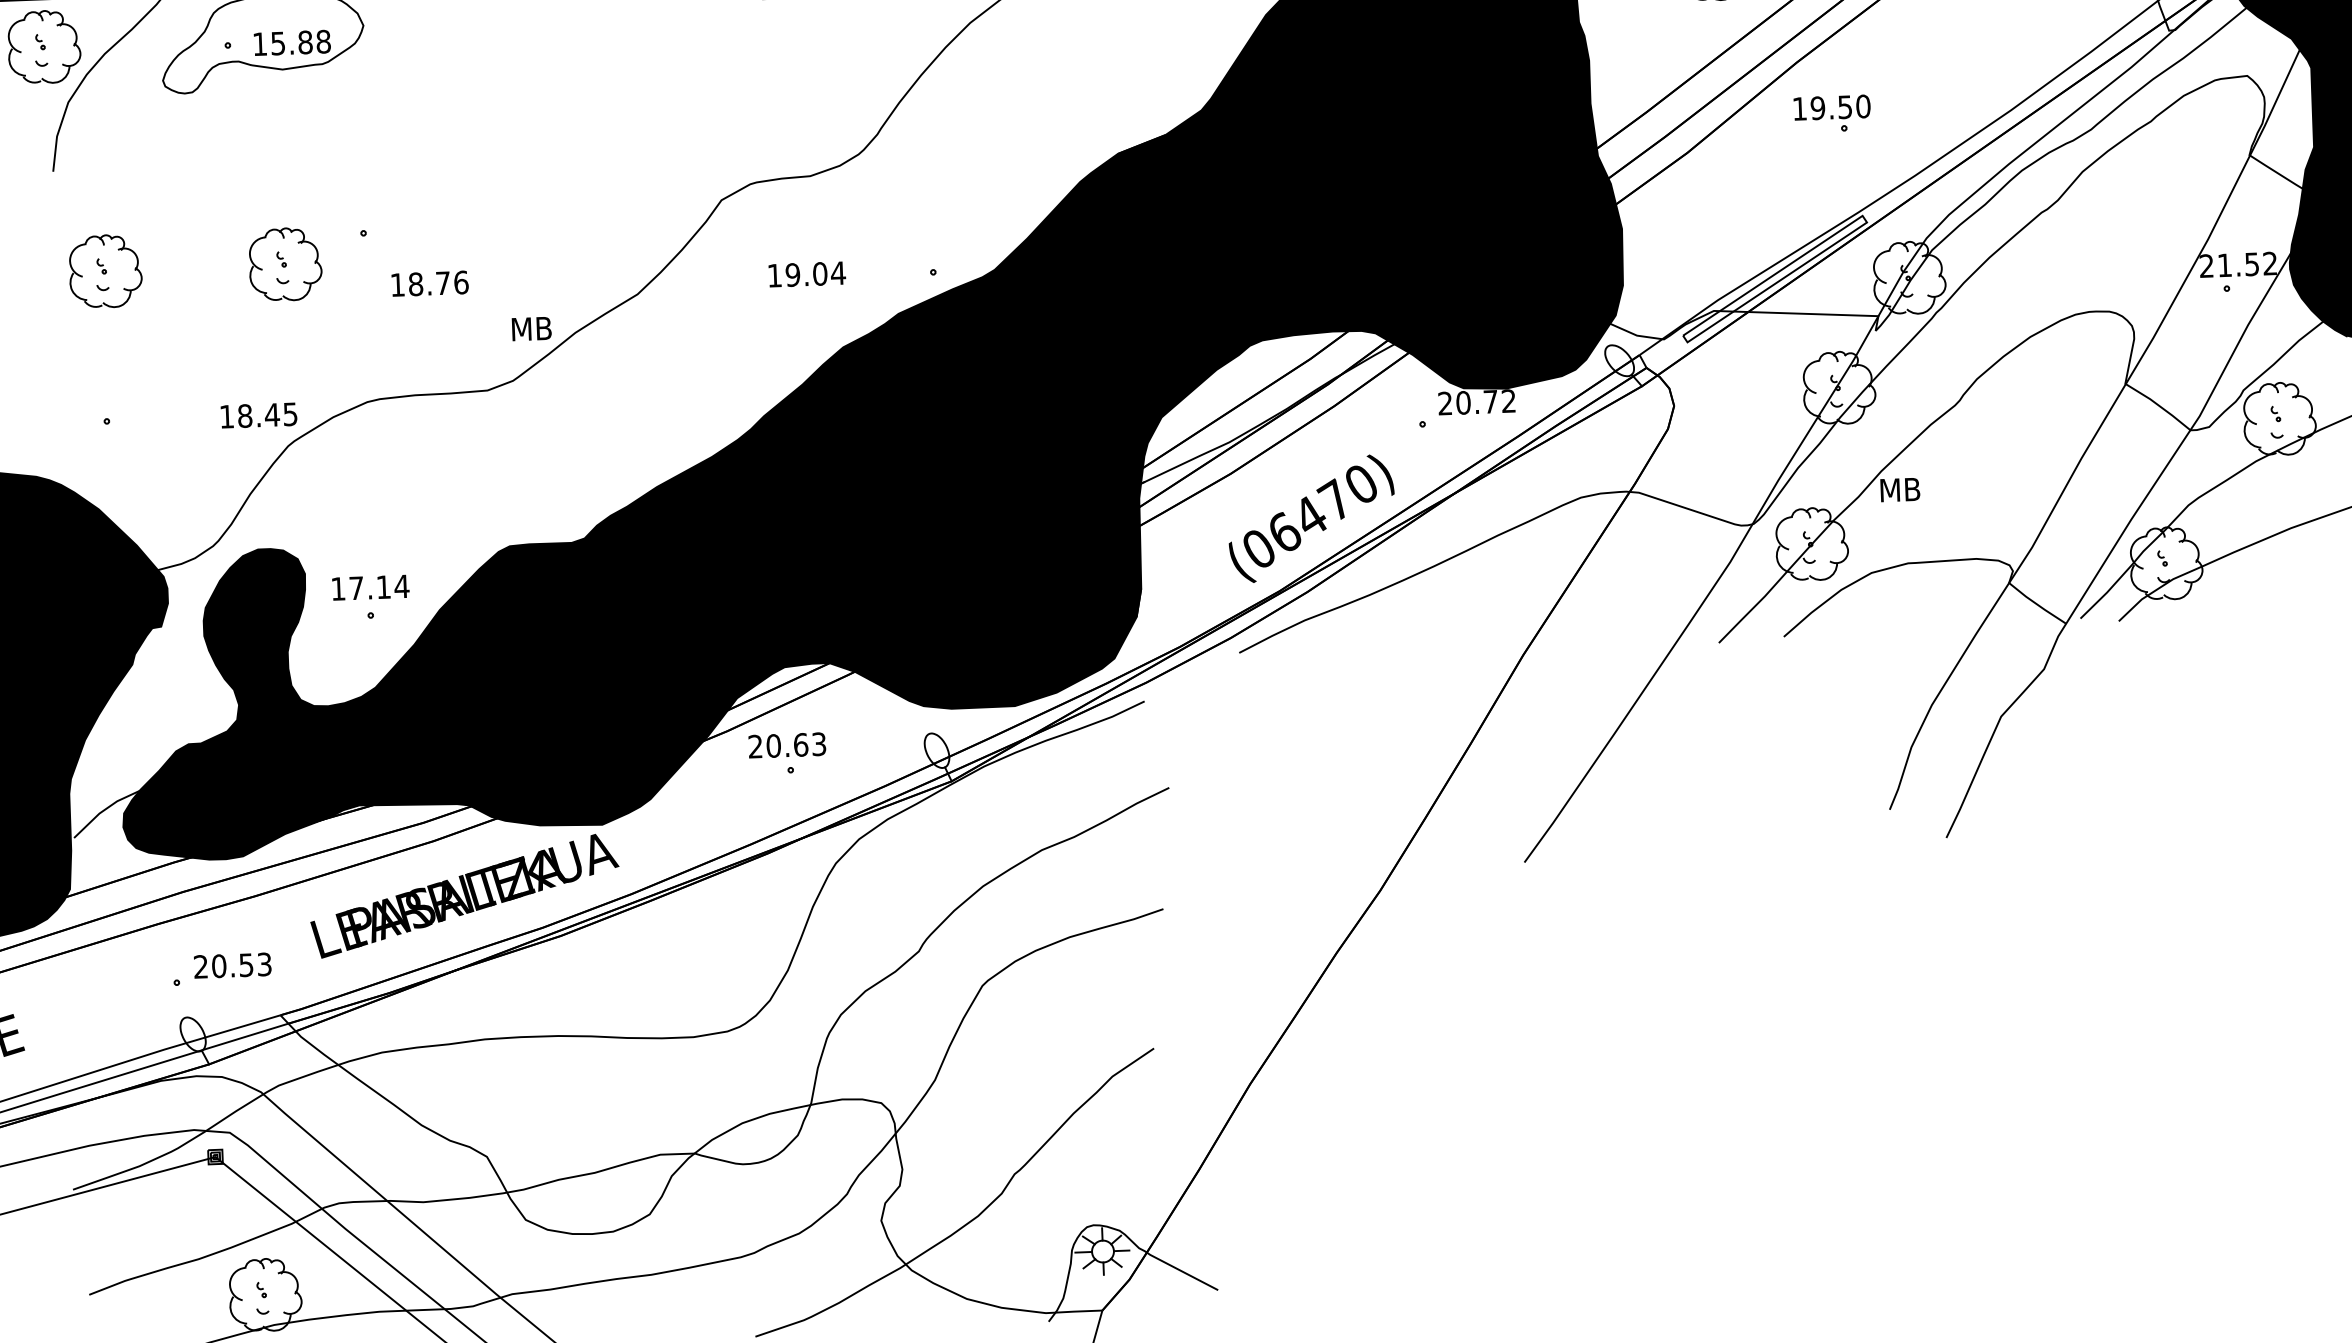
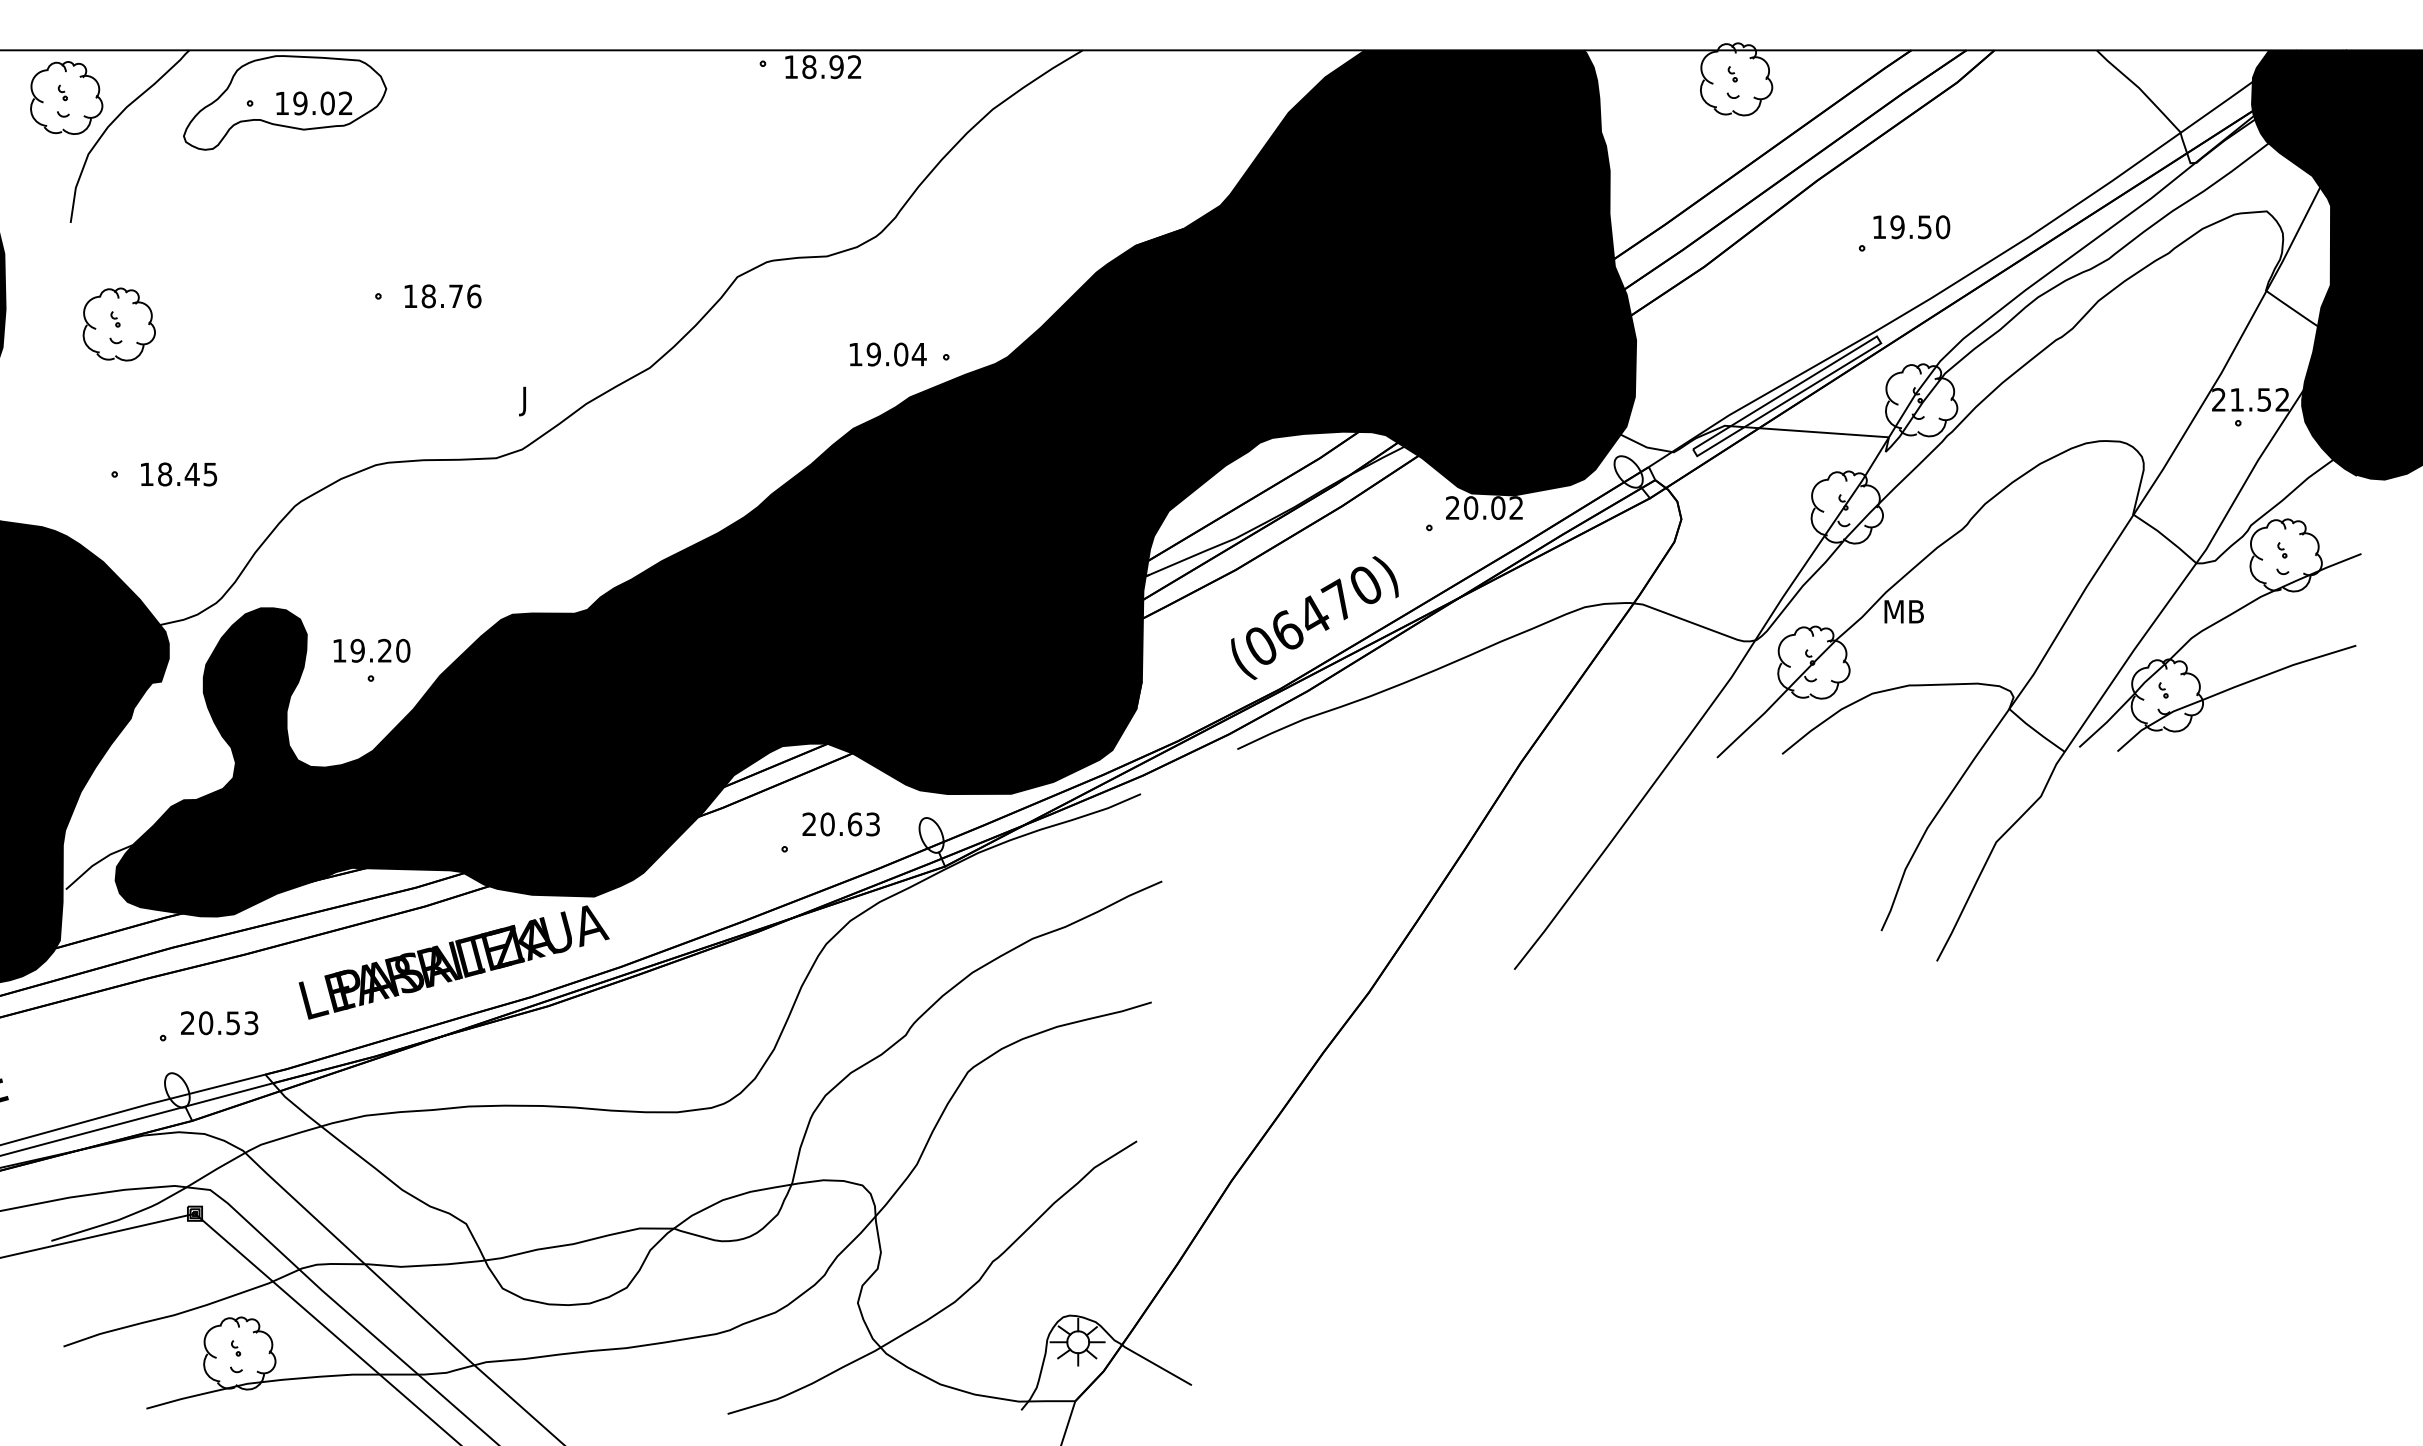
text: (300, 42) -> (322, 103), 15.88 -> 19.02
text: (1831, 107) -> (1911, 227), moved
part: (284, 264) -> (298, 324), removed
text: (806, 274) -> (887, 354), moved
text: (429, 283) -> (442, 296), moved
text: (529, 332) -> (540, 401), MB -> J
text: (1490, 401) -> (1498, 507), 20.72 -> 20.02
text: (259, 415) -> (179, 474), moved
text: (379, 587) -> (380, 650), 17.14 -> 19.20
text: (786, 745) -> (840, 824), moved

